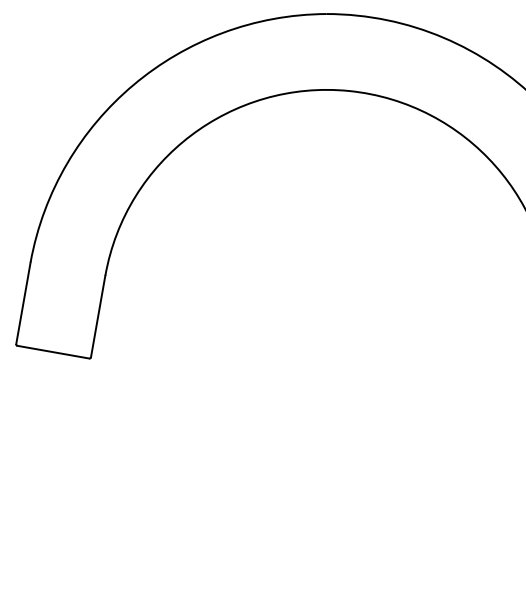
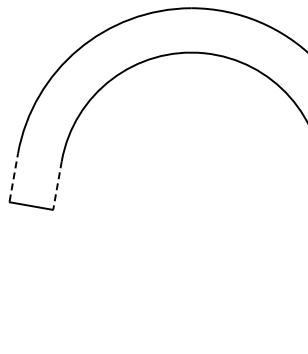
line: (22, 303) -> (13, 177), solid -> dashed
line: (98, 317) -> (57, 185), solid -> dashed

